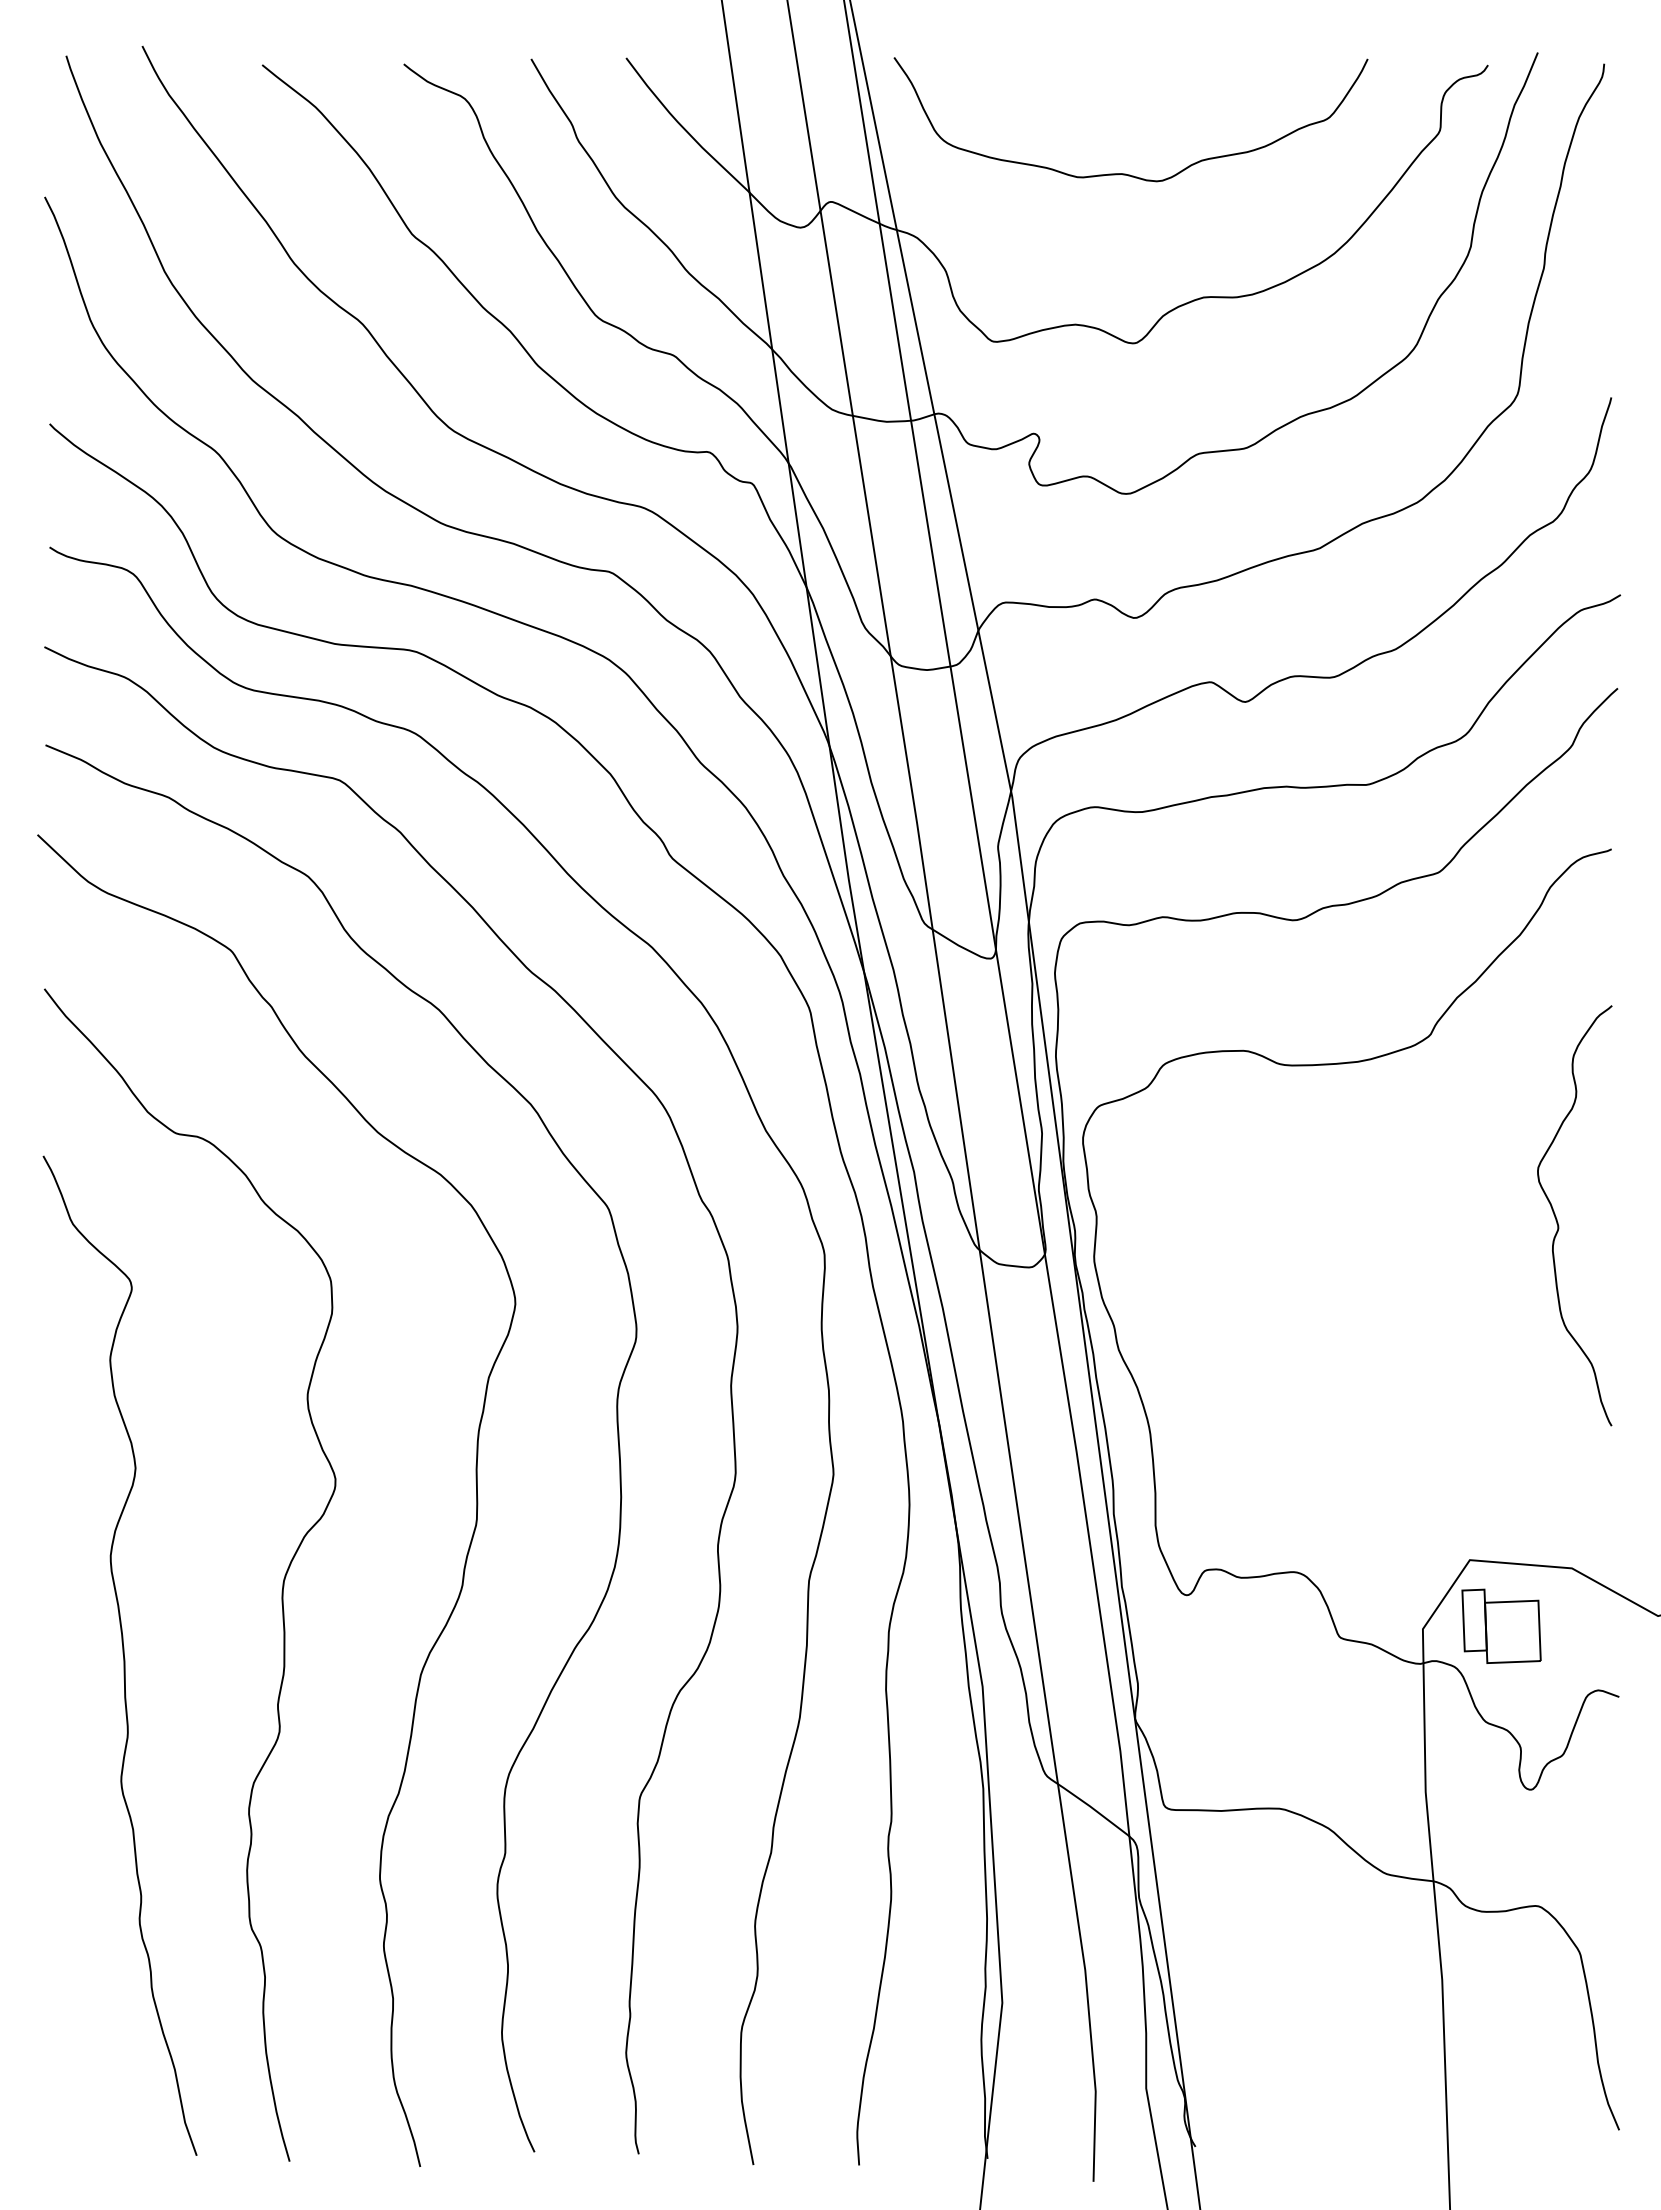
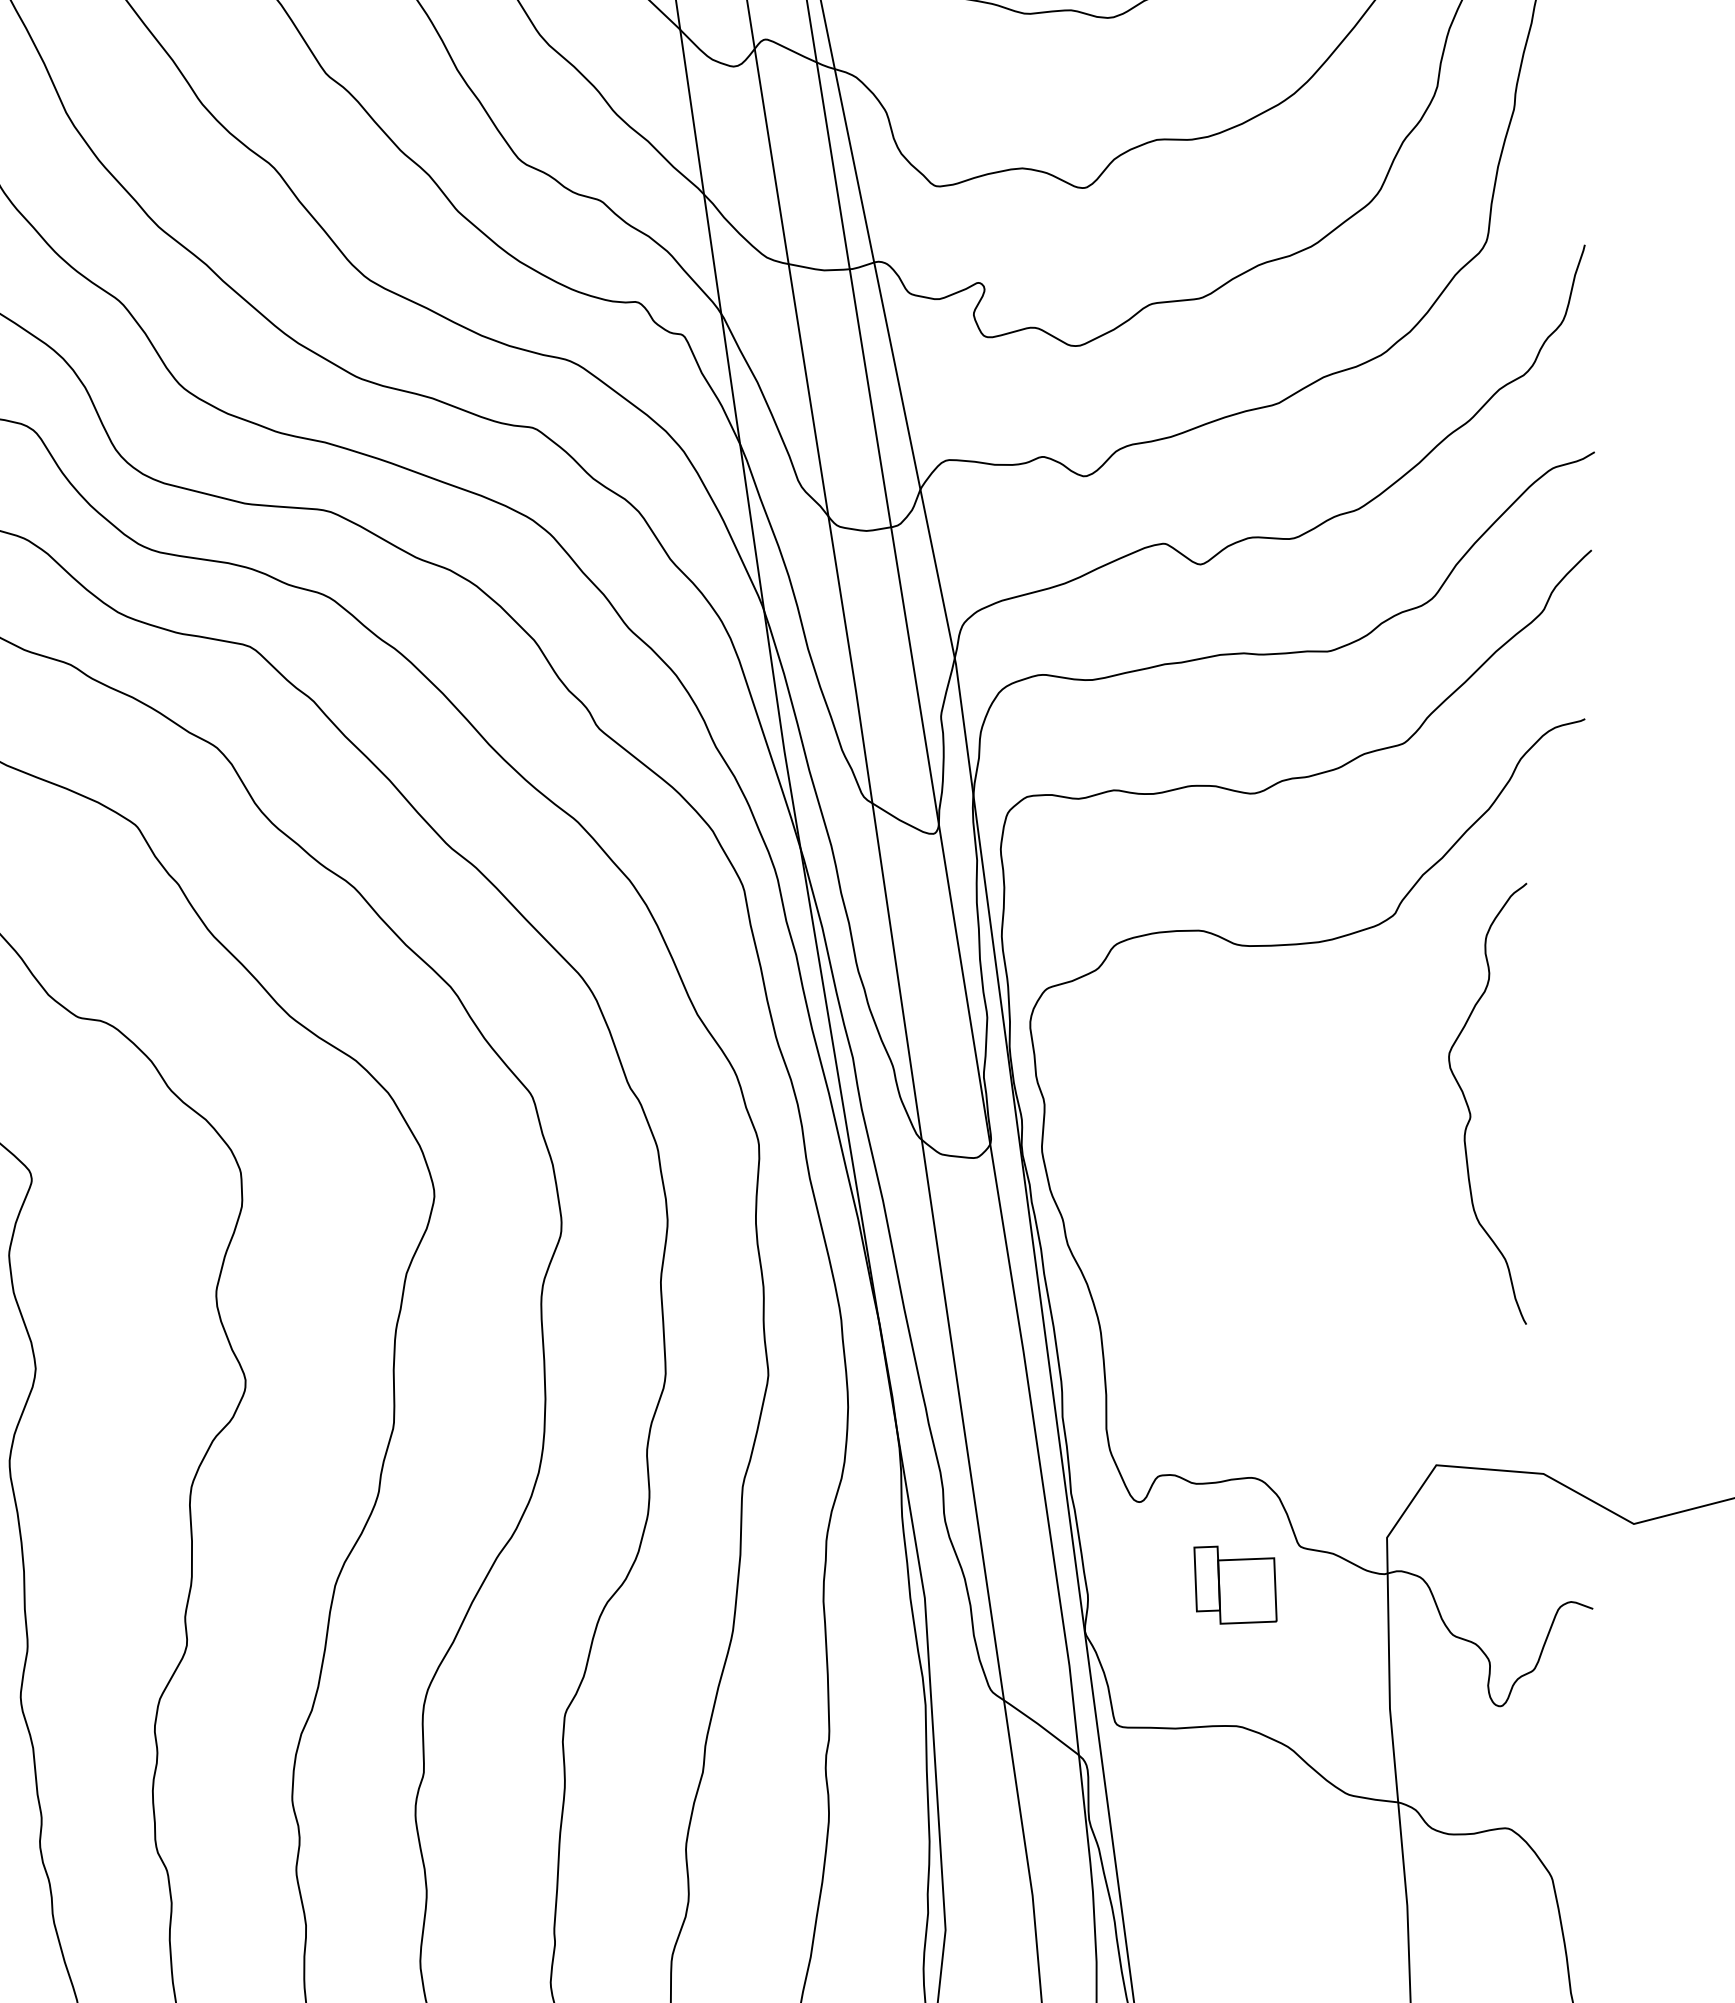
curve: (1557, 1219) -> (1469, 1107), moved
part: (1501, 1625) -> (1235, 1584), moved

